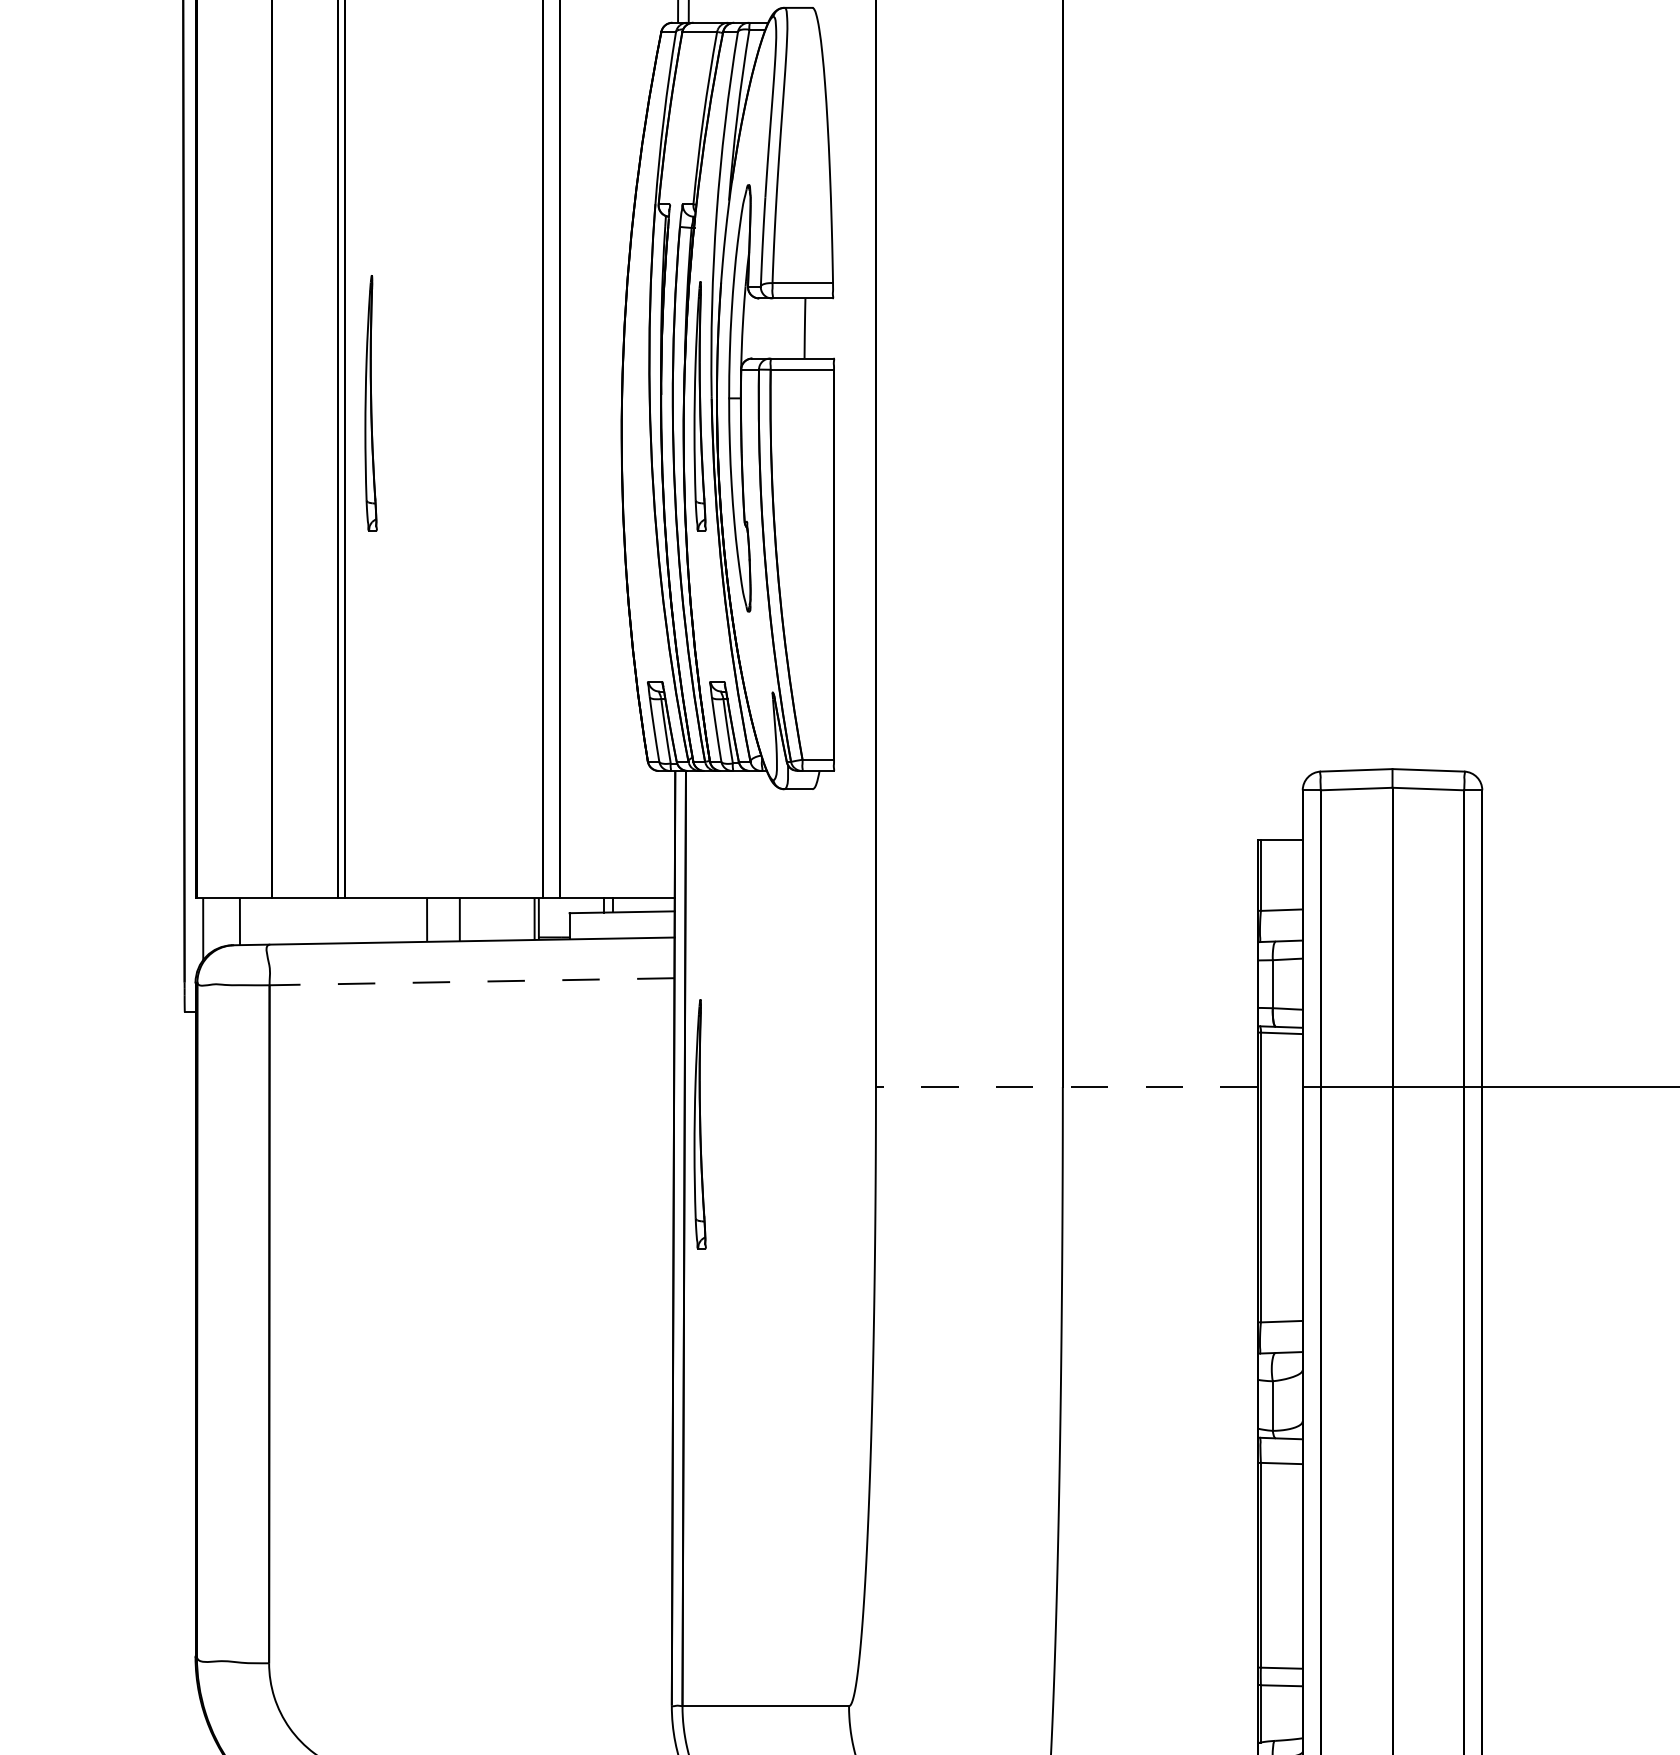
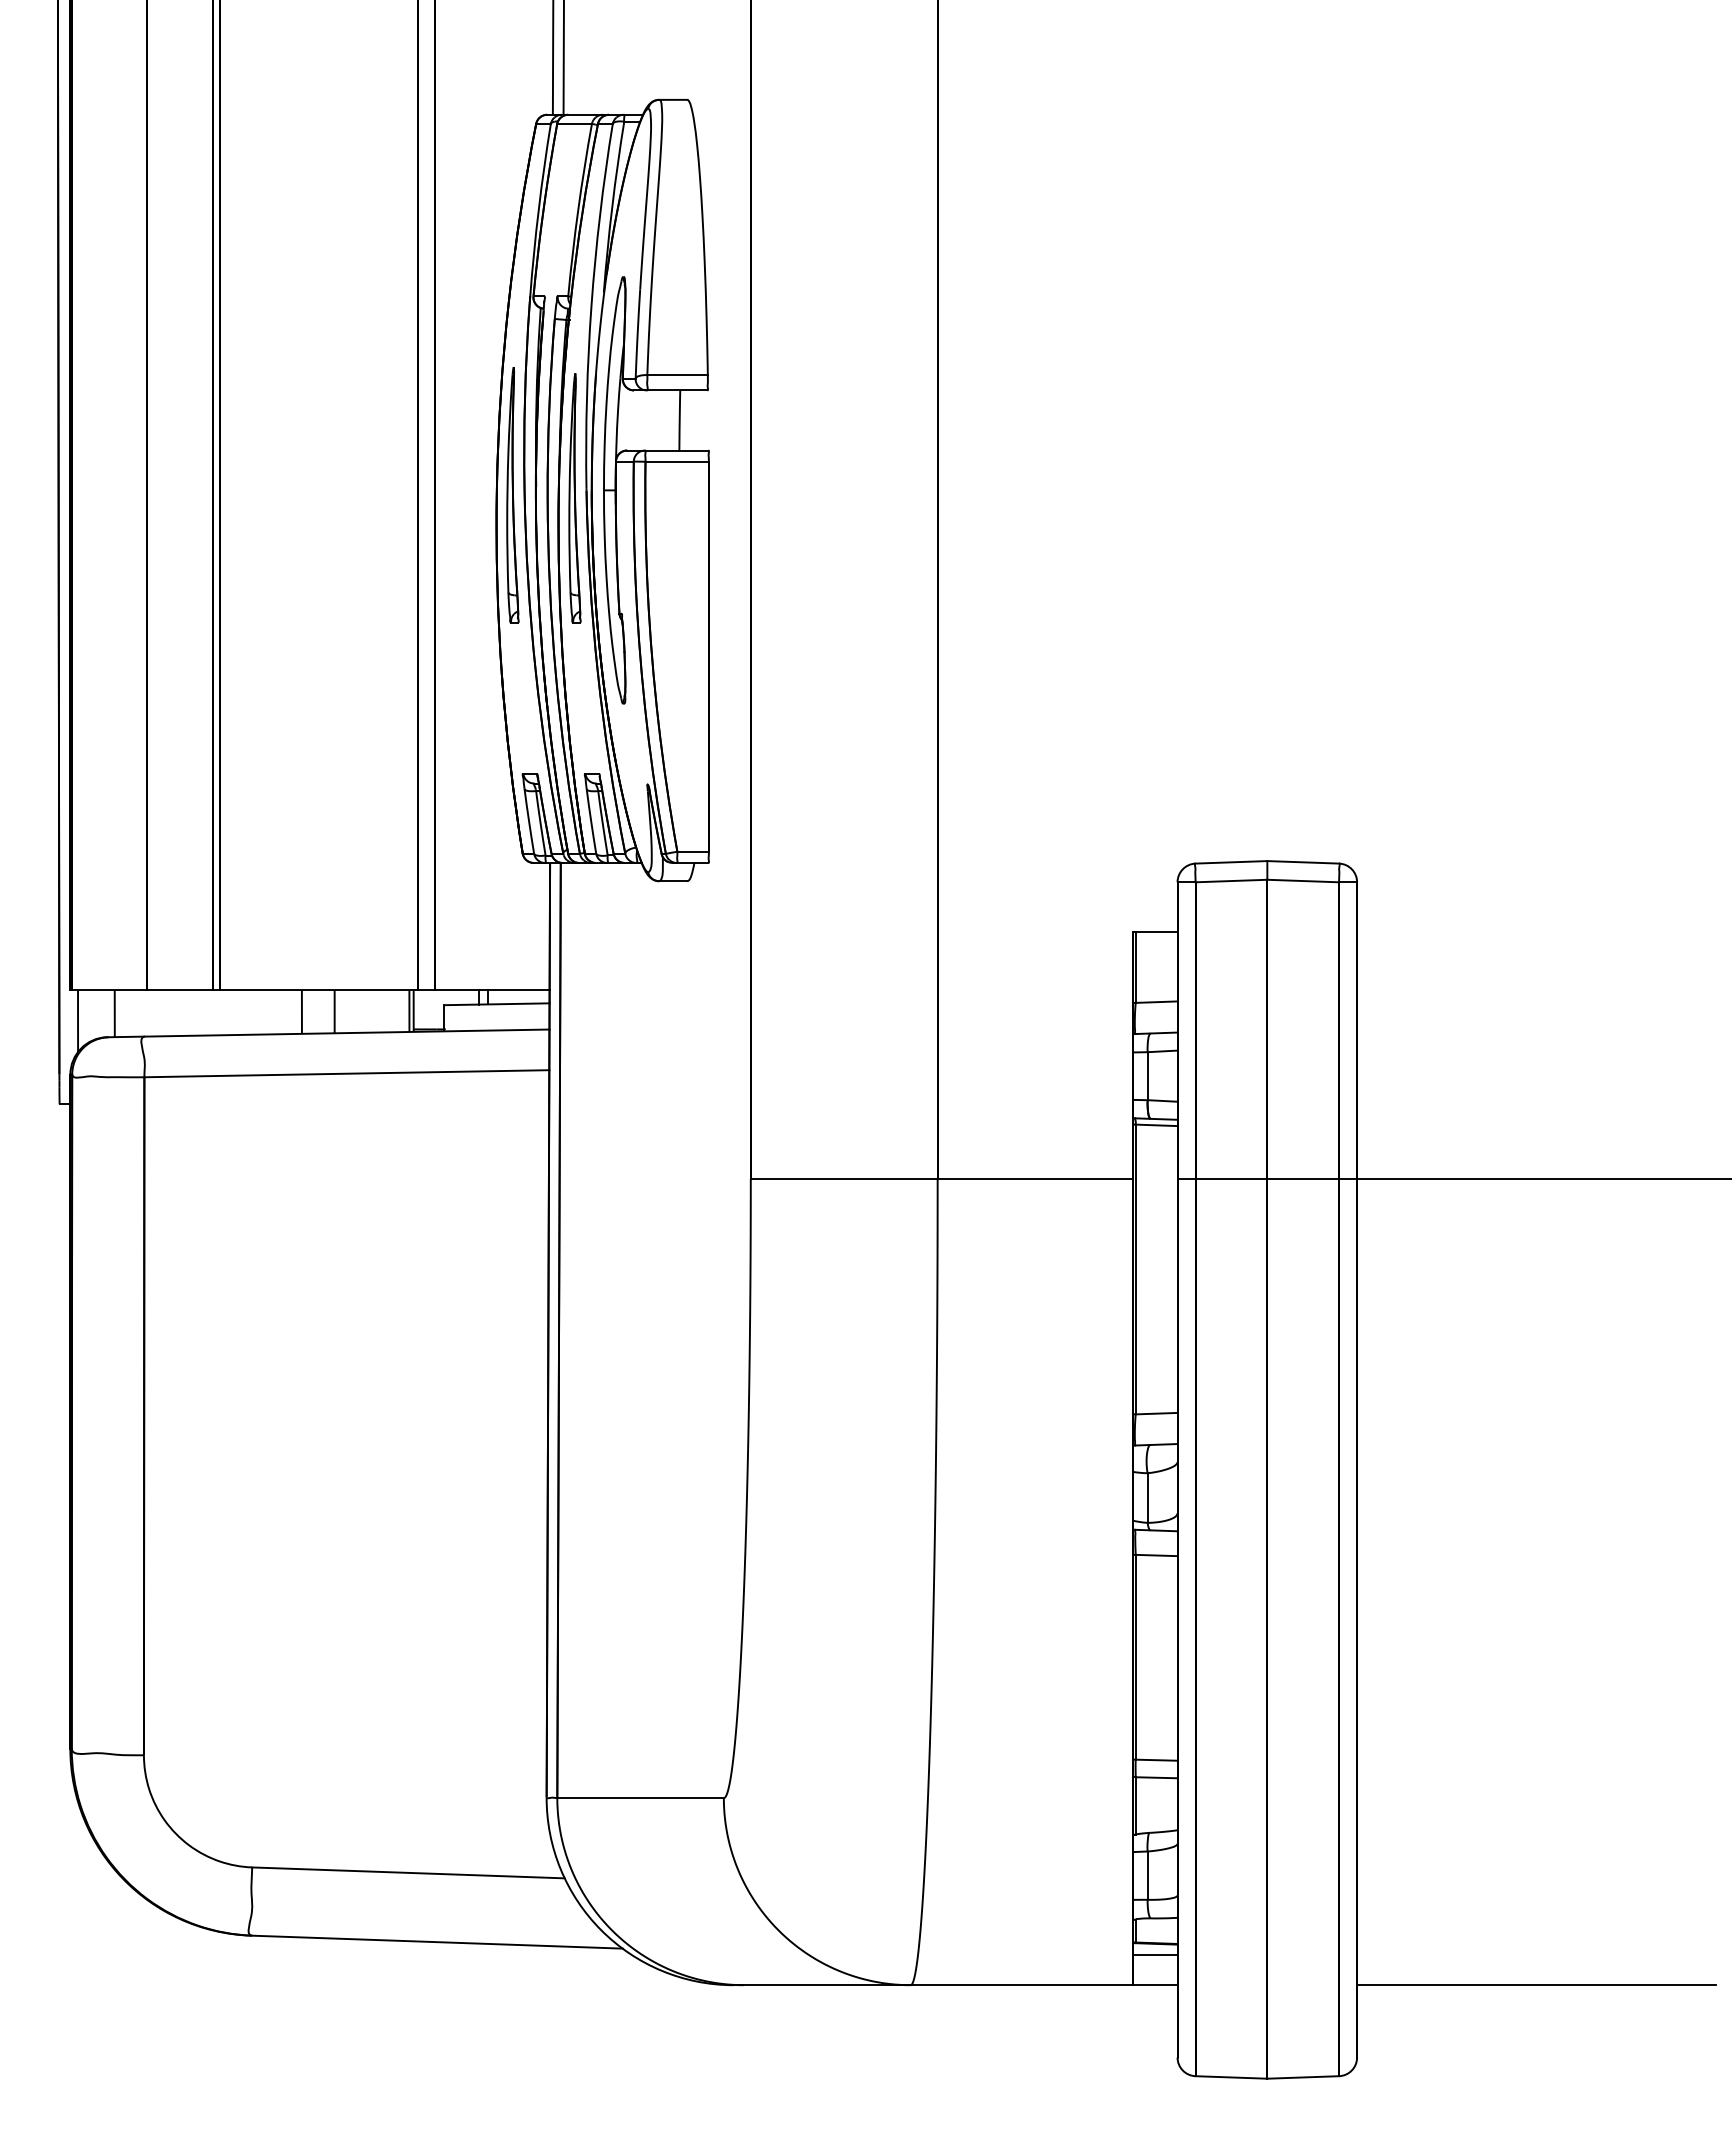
part: (370, 403) -> (512, 495), moved
line: (471, 981) -> (346, 1073), dashed -> solid
line: (1066, 1087) -> (941, 1179), dashed -> solid
part: (699, 1124) -> (574, 1216), removed

